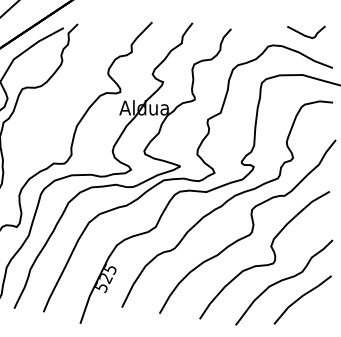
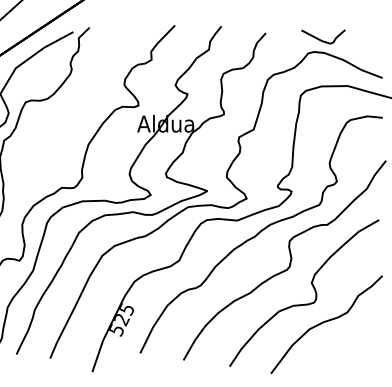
curve: (304, 34) -> (321, 39), moved
line: (301, 298) -> (346, 342), removed

